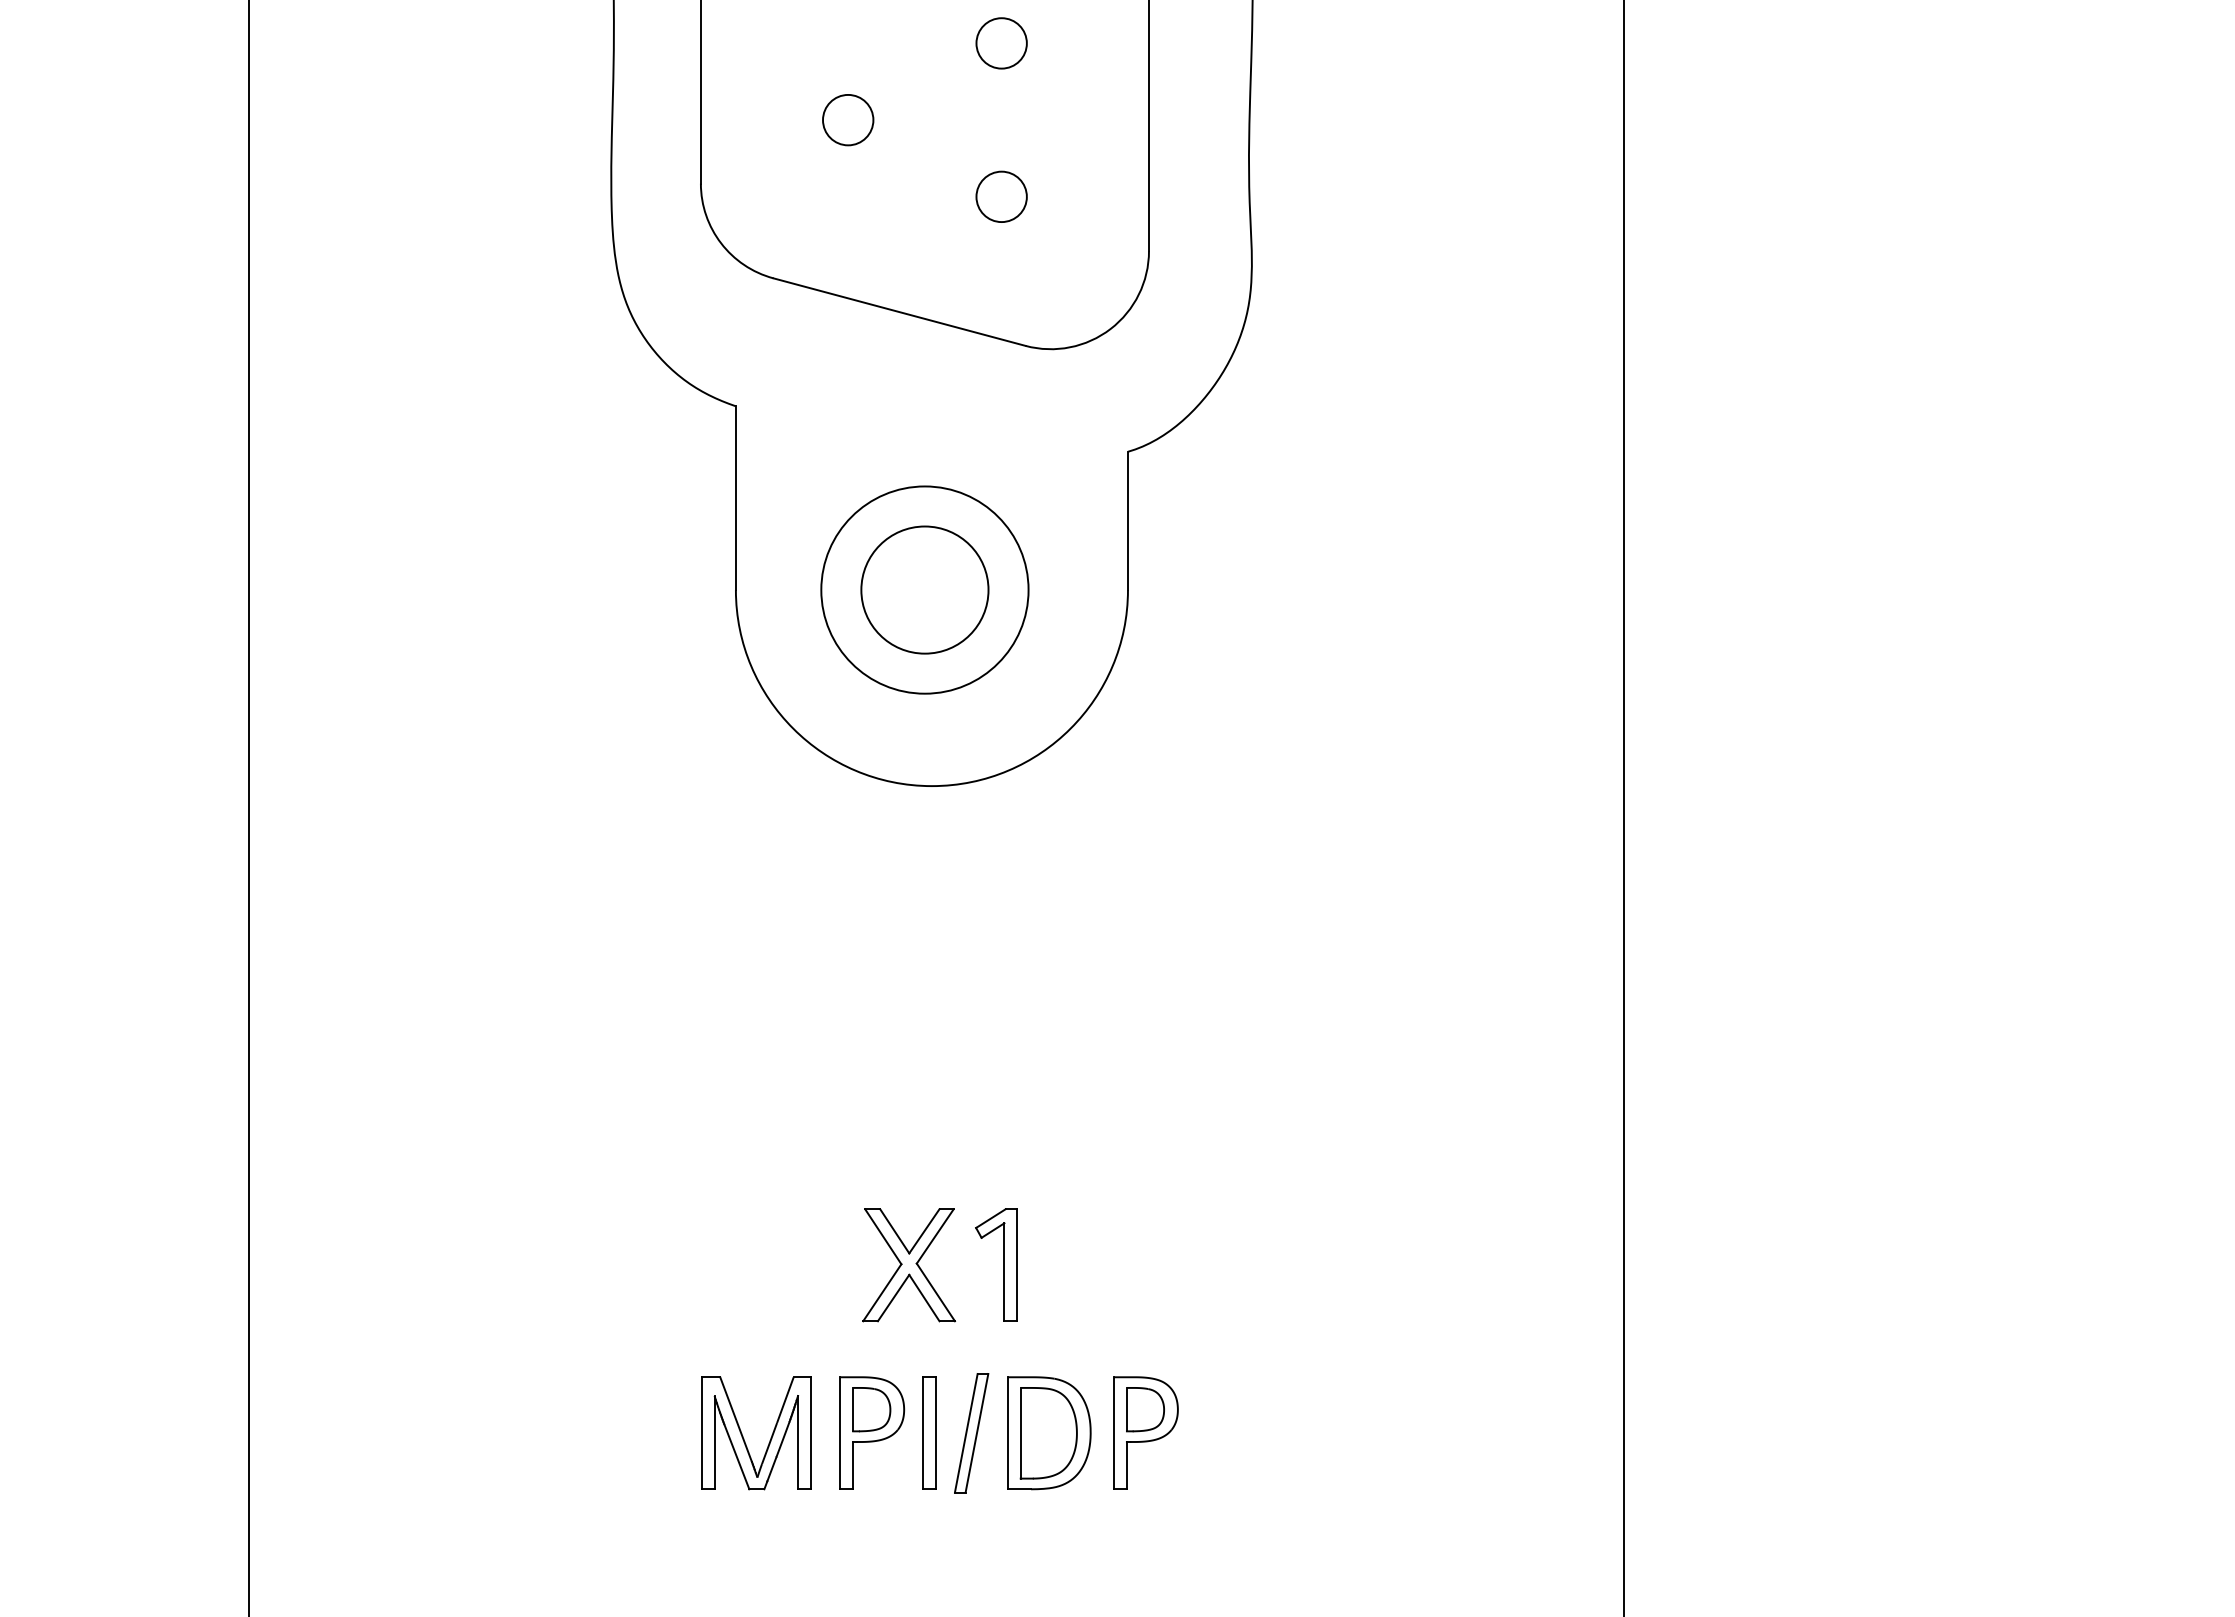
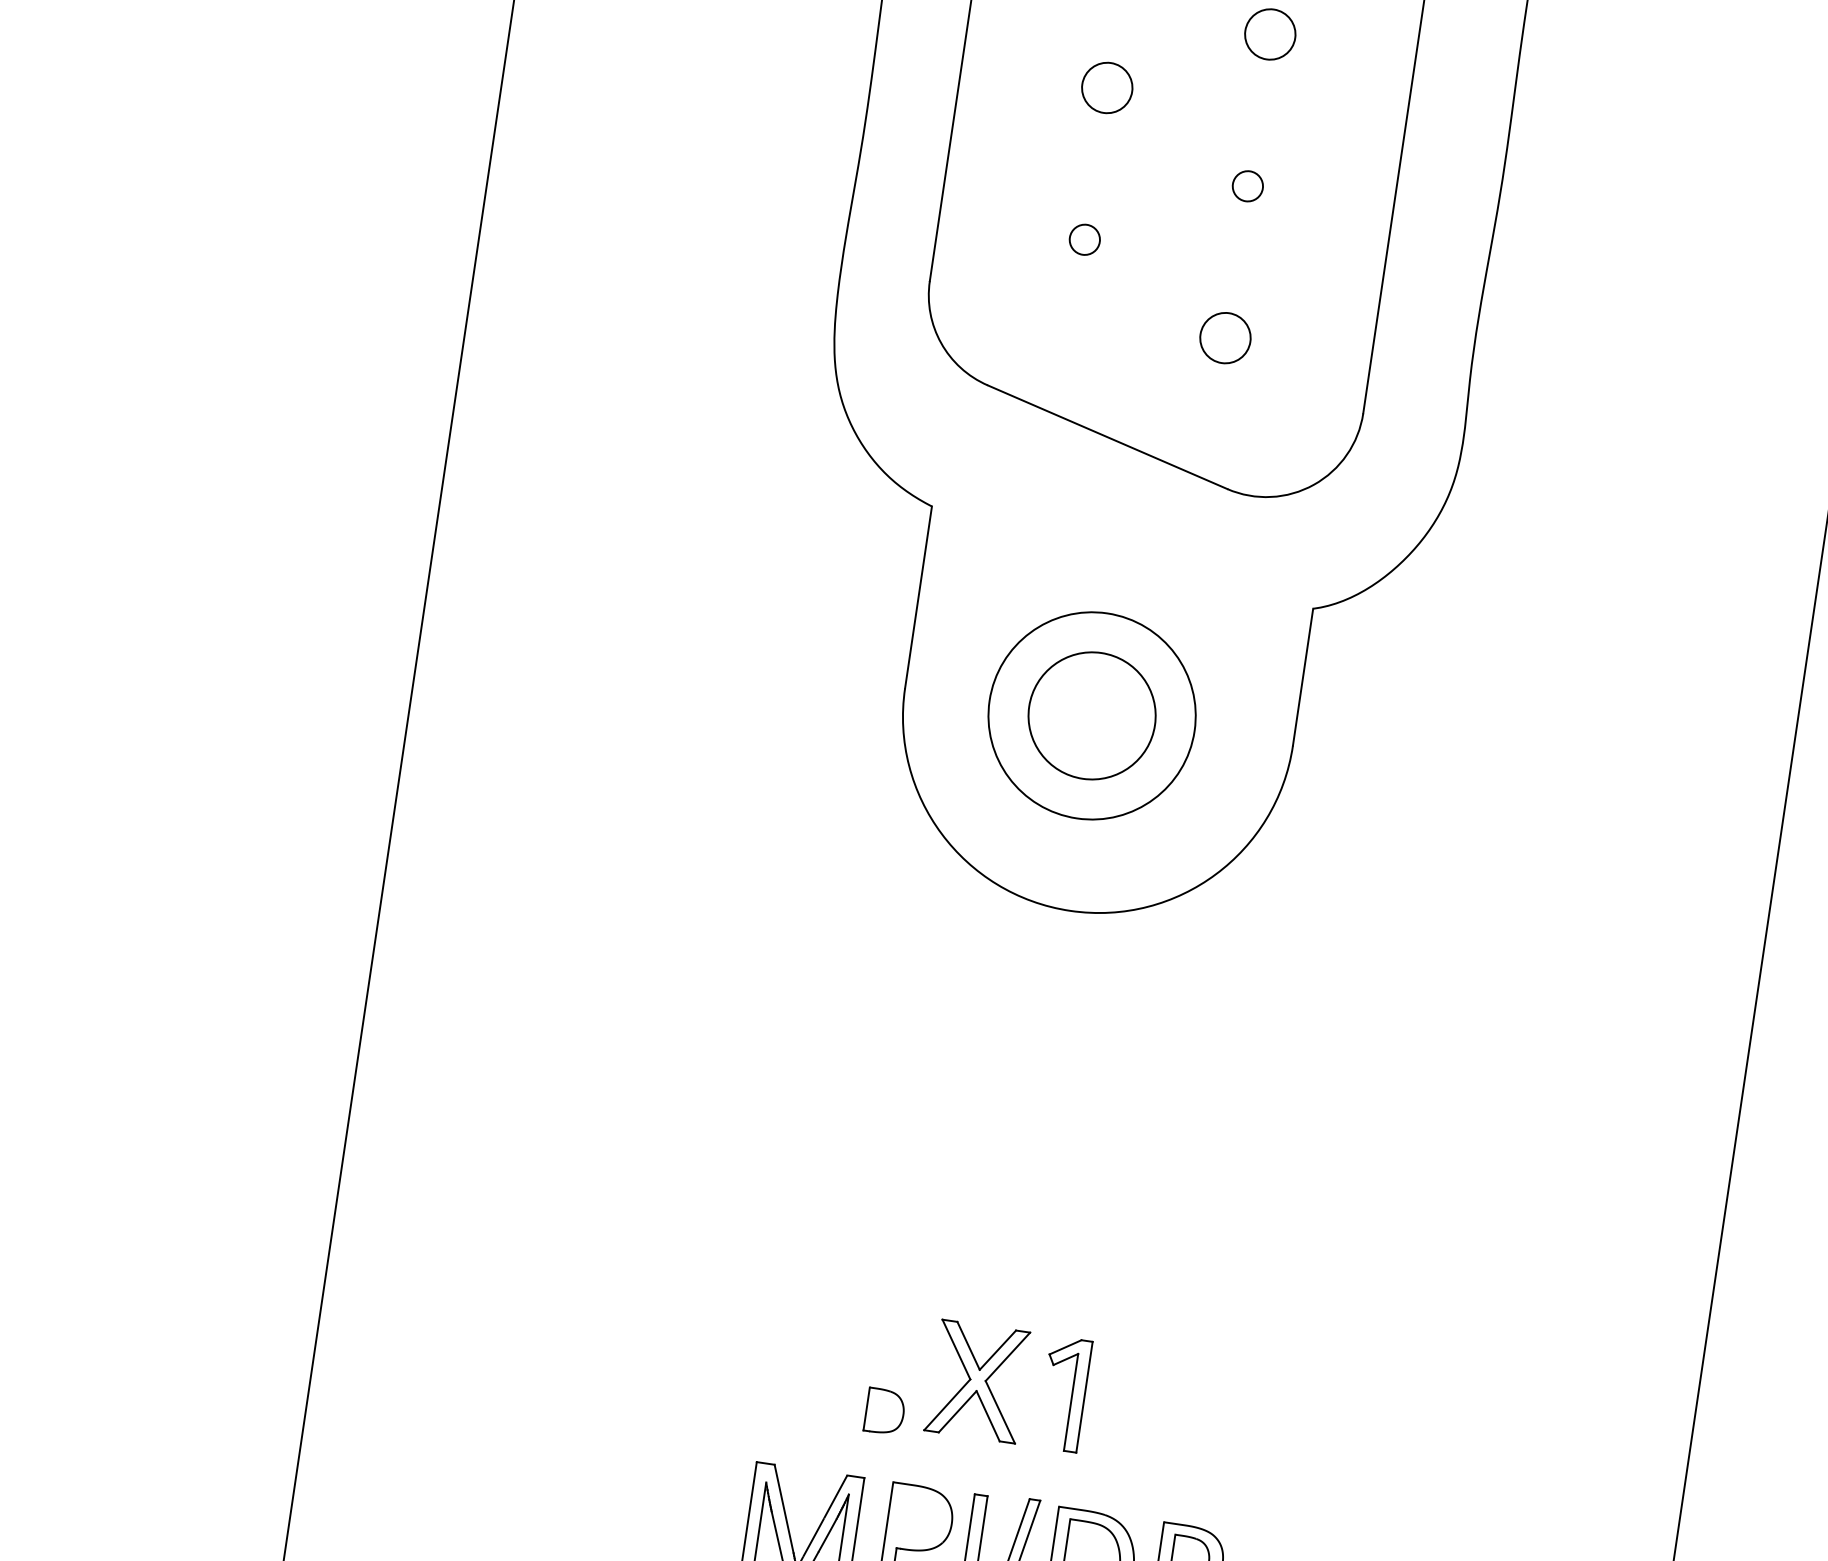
circle: (1001, 43) -> (1247, 186), size x0.6
circle: (848, 119) -> (1085, 239), size x0.6
part: (871, 1409) -> (884, 1411), moved

